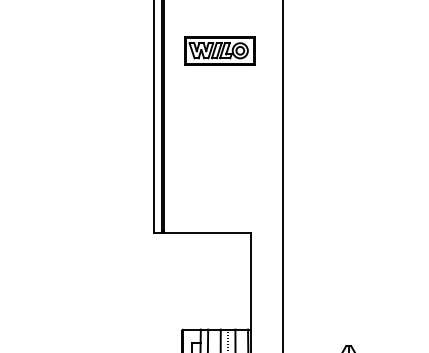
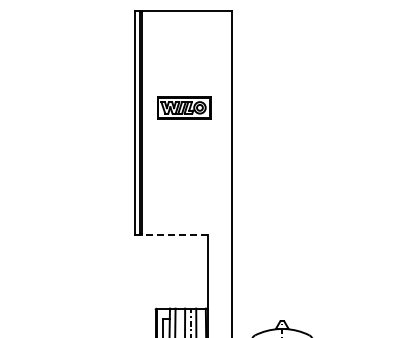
part: (219, 50) -> (184, 107), moved
line: (206, 233) -> (174, 235), solid -> dashed

